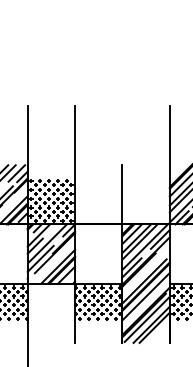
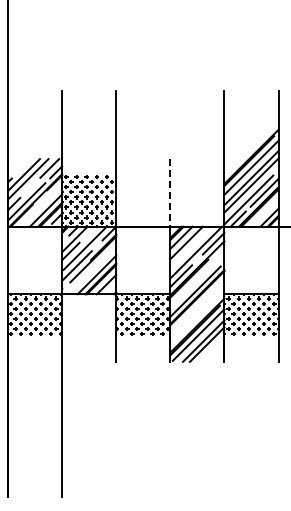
line: (122, 194) -> (170, 192), solid -> dashed
line: (140, 241) -> (190, 246), removed
line: (146, 297) -> (197, 309), removed

